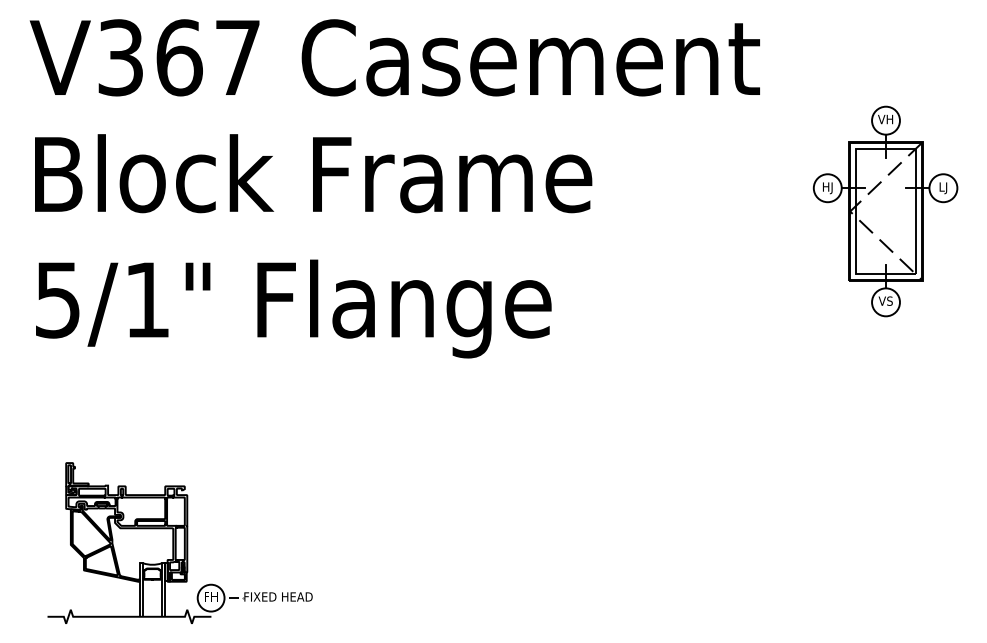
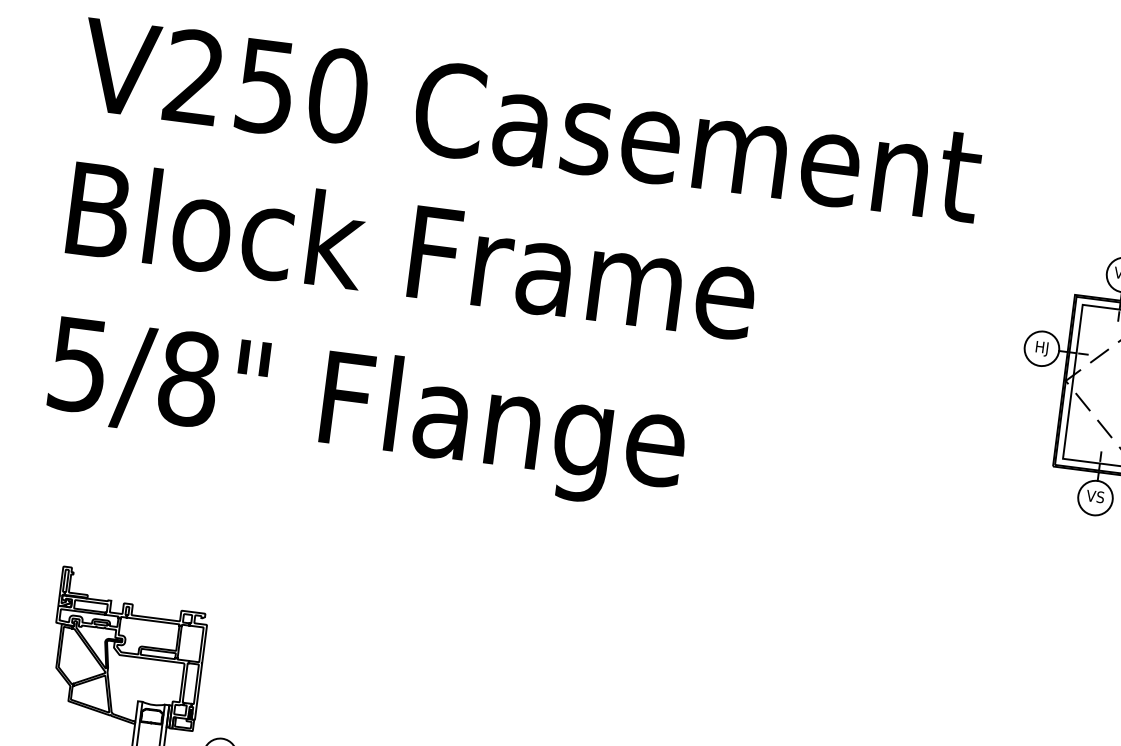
text: (179, 57) -> (266, 86), V367 -> V250
text: (147, 299) -> (189, 378), 5/1" -> 5/8"

